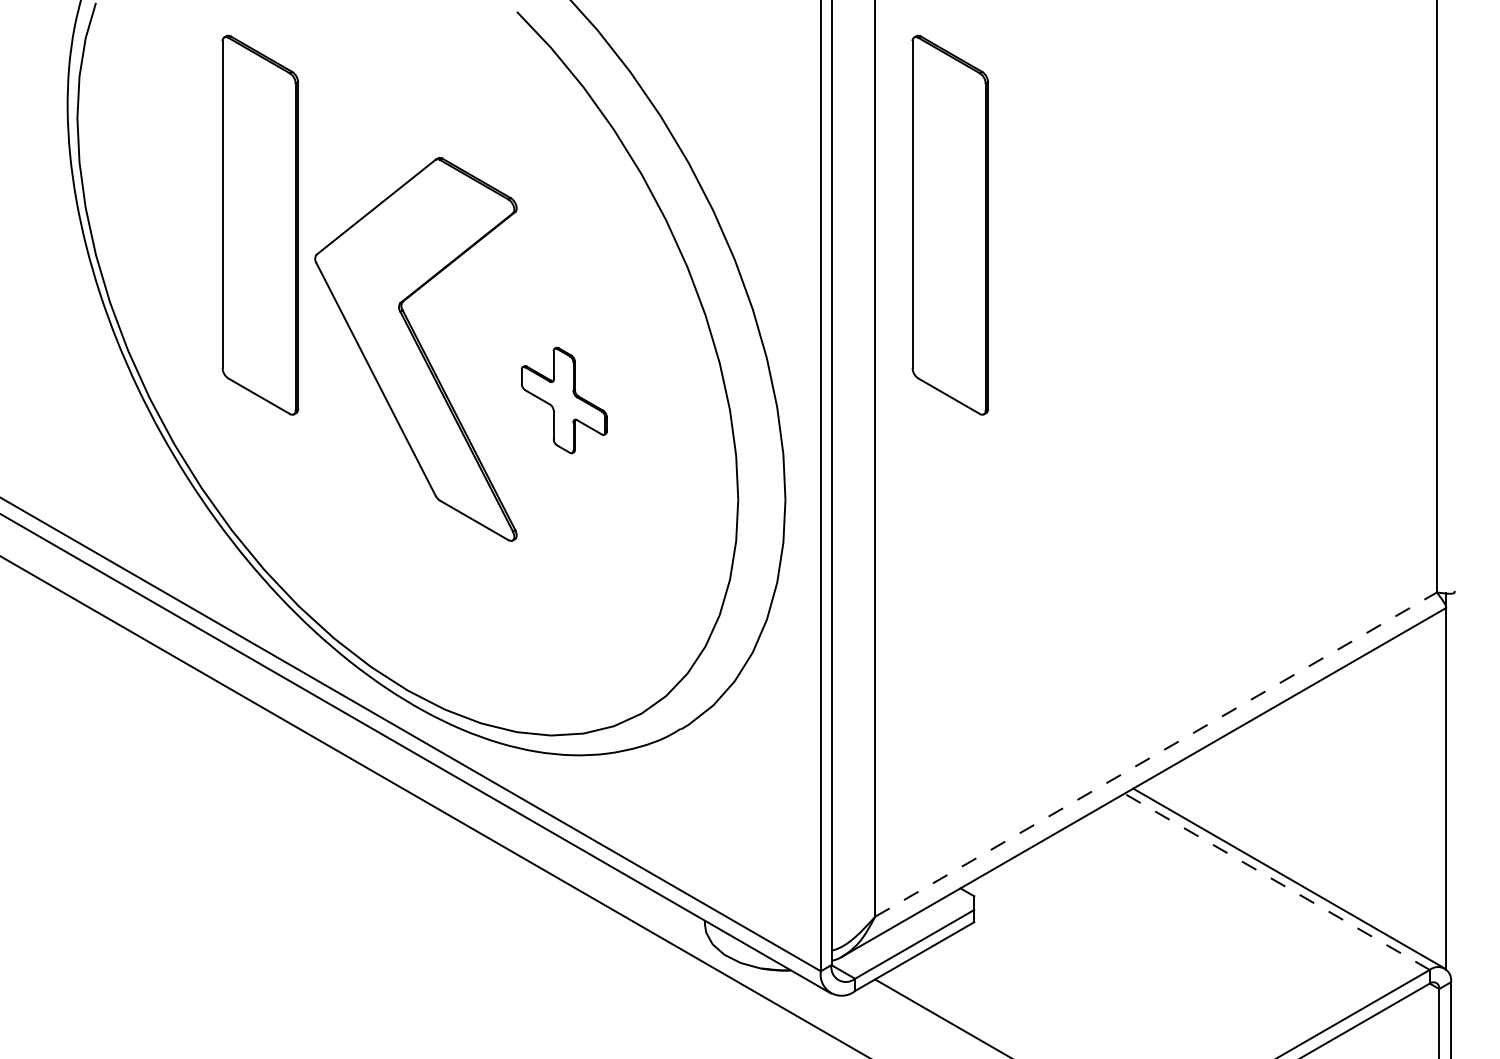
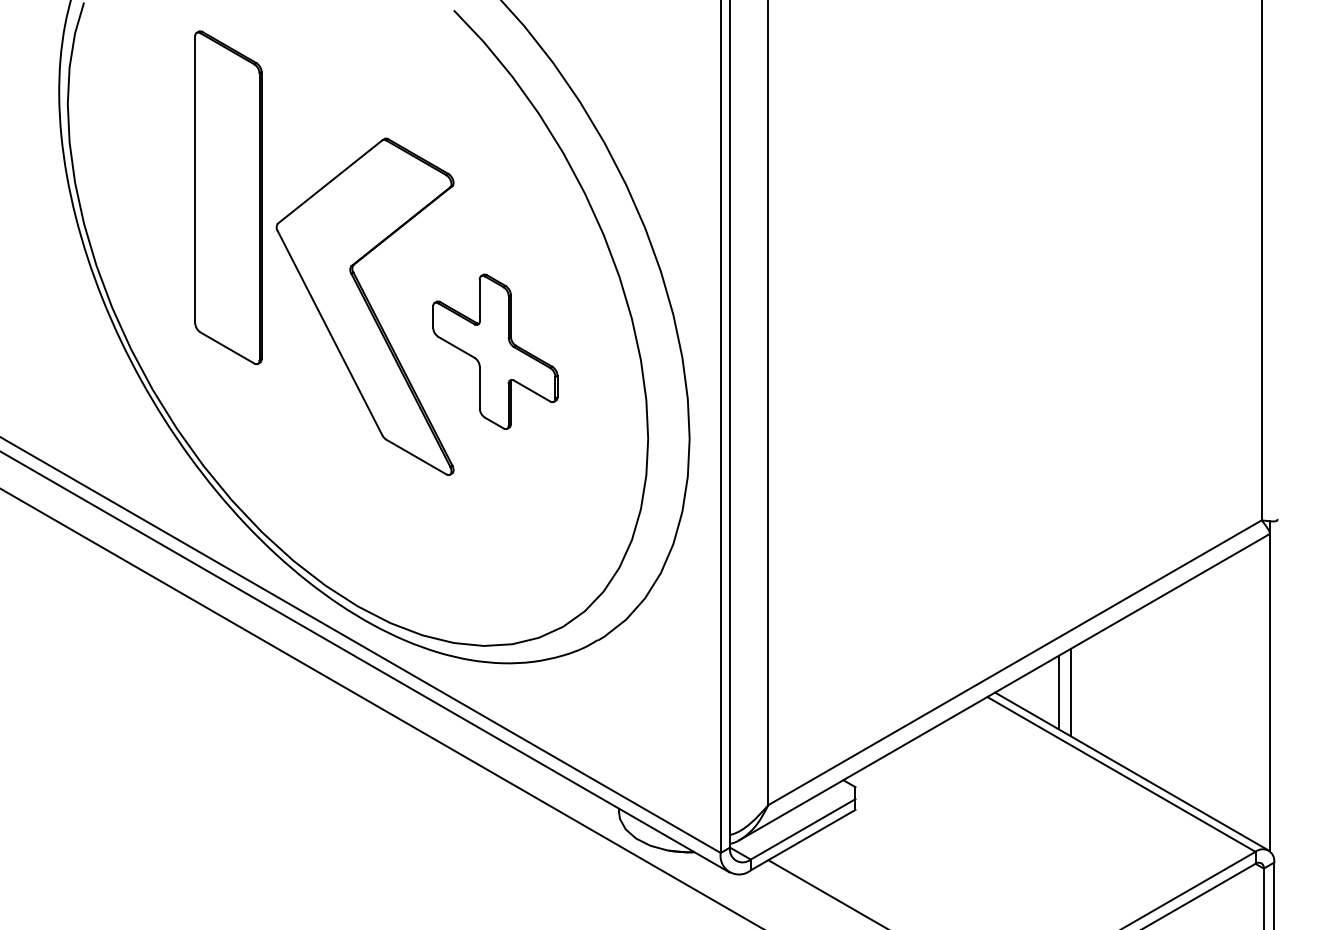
part: (950, 224) -> (834, 197), removed
part: (564, 400) -> (495, 351), size x1.67
line: (1156, 754) -> (1015, 662), dashed -> solid
line: (1205, 788) -> (1058, 692), added
line: (1220, 788) -> (1071, 692), added
line: (1277, 881) -> (1121, 774), dashed -> solid

